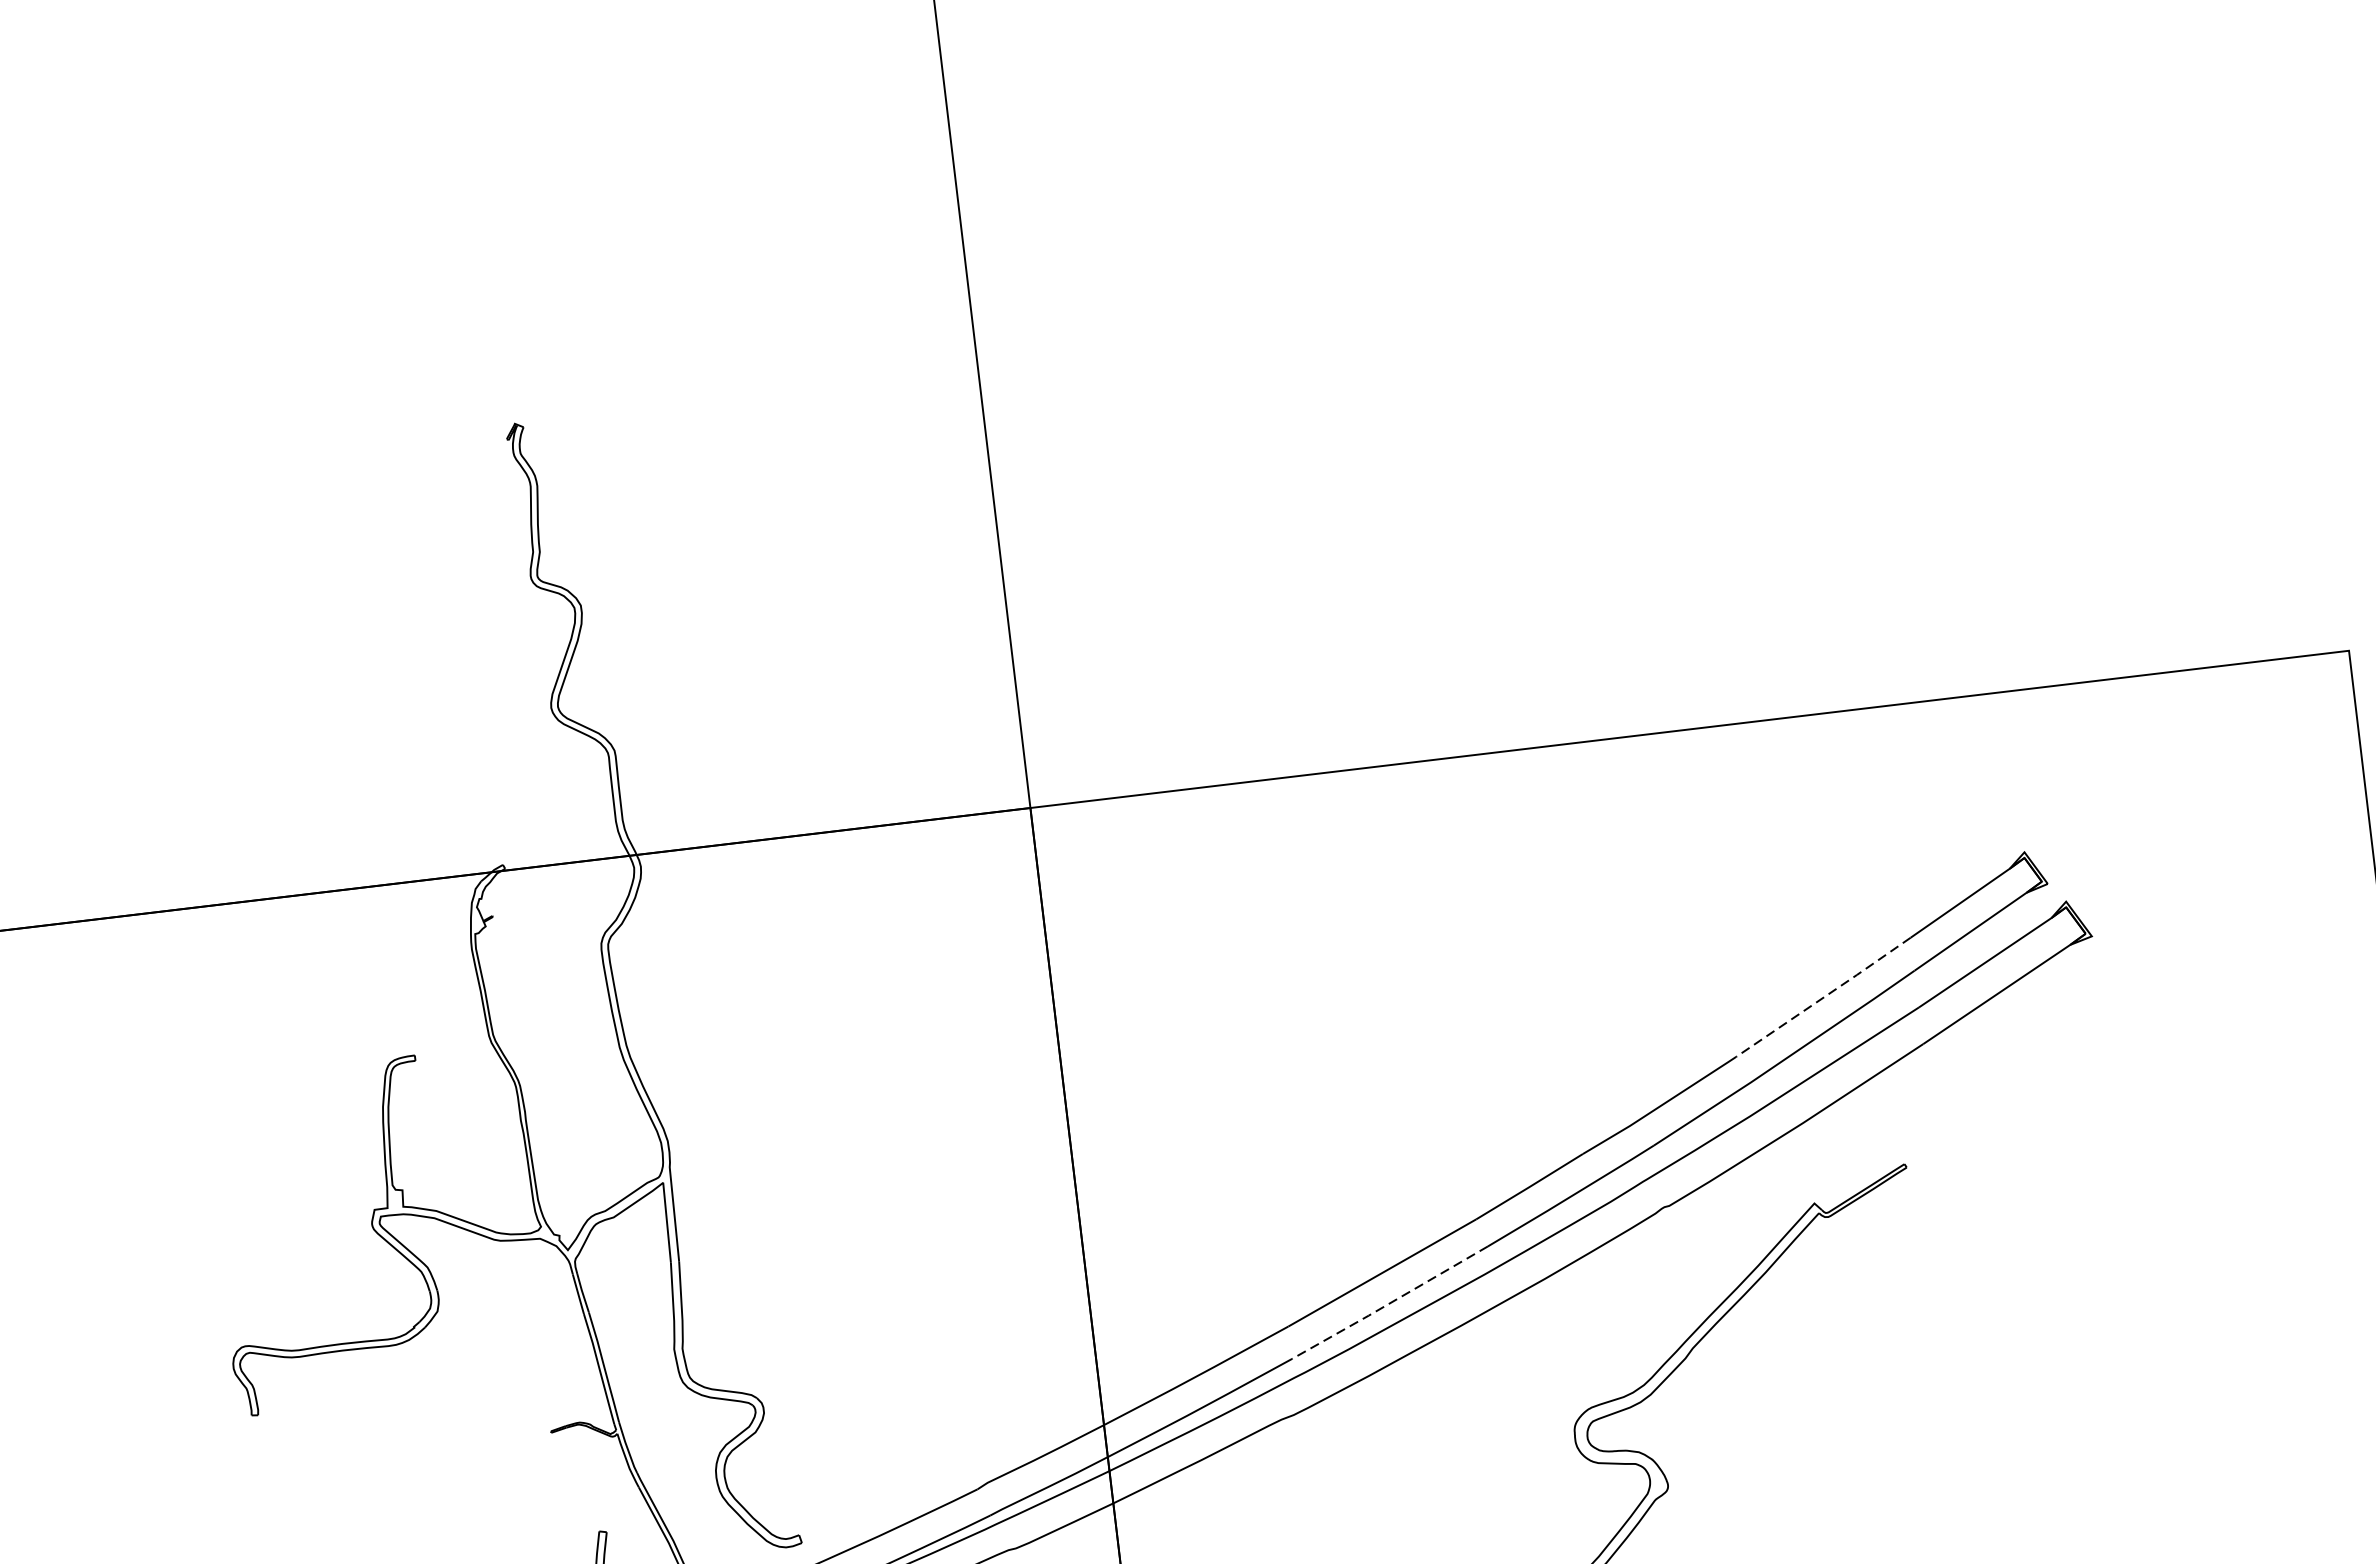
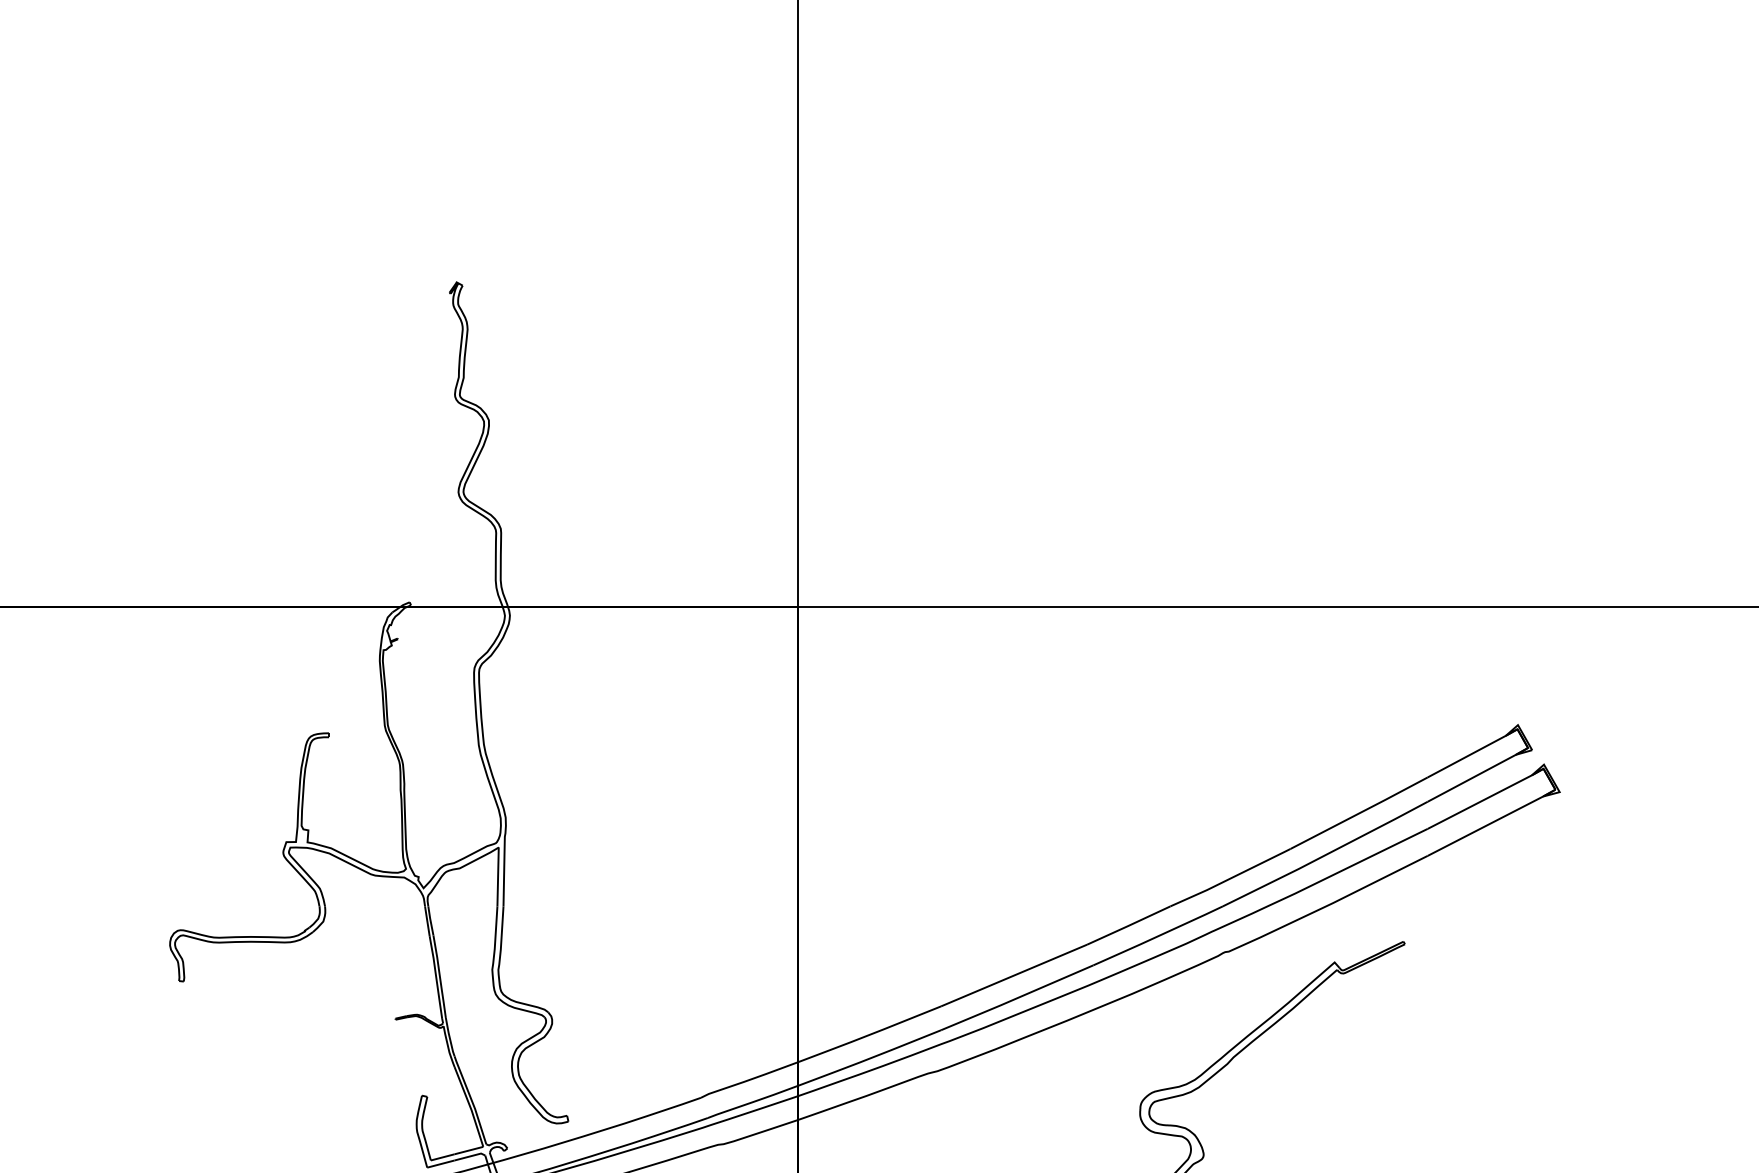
line: (1824, 997) -> (1359, 813), dashed -> solid
line: (1389, 1303) -> (1016, 998), dashed -> solid

